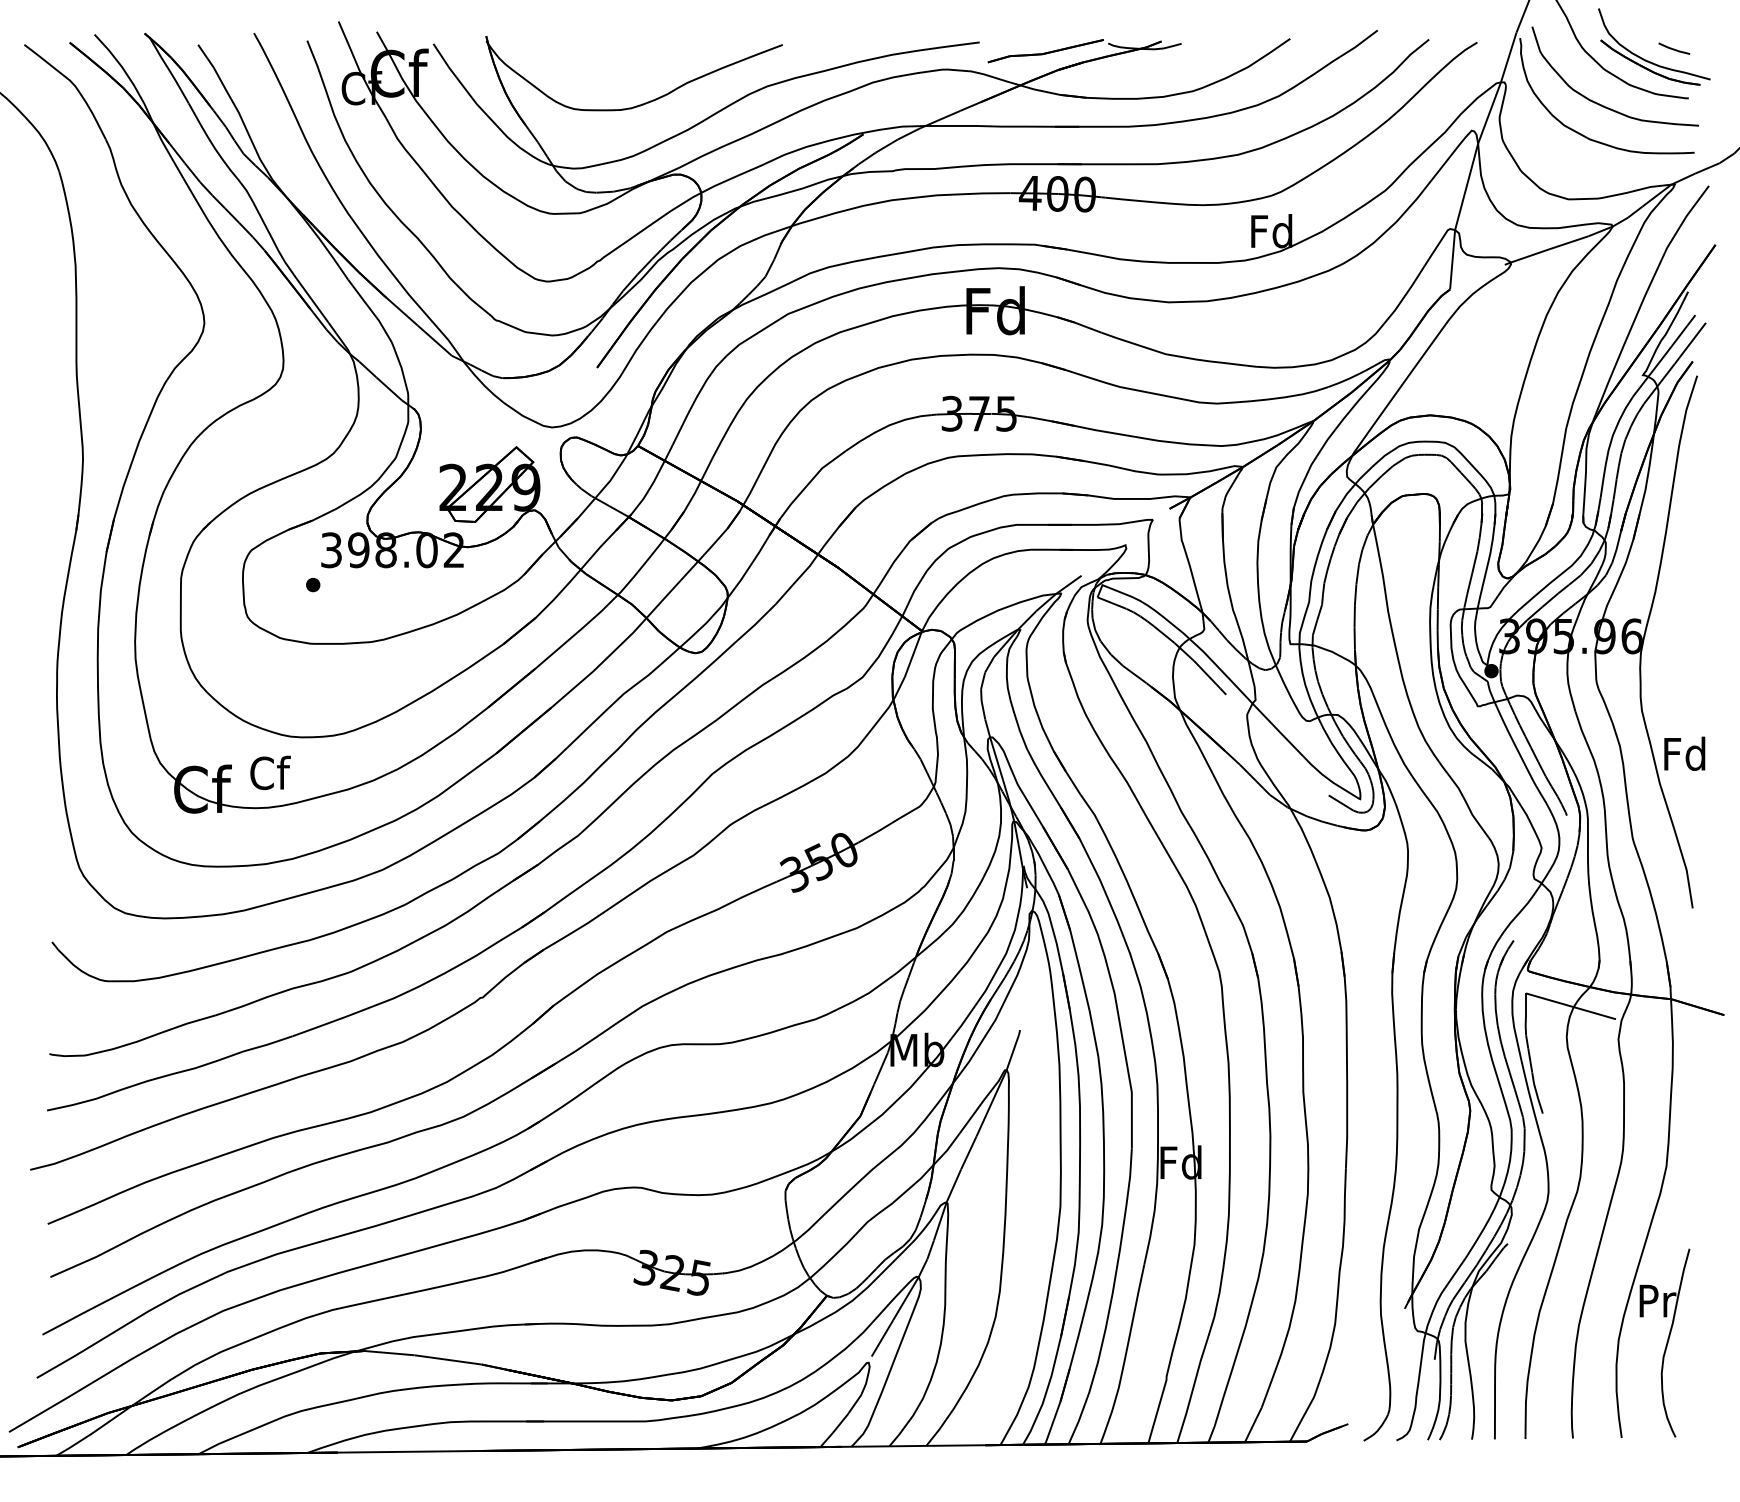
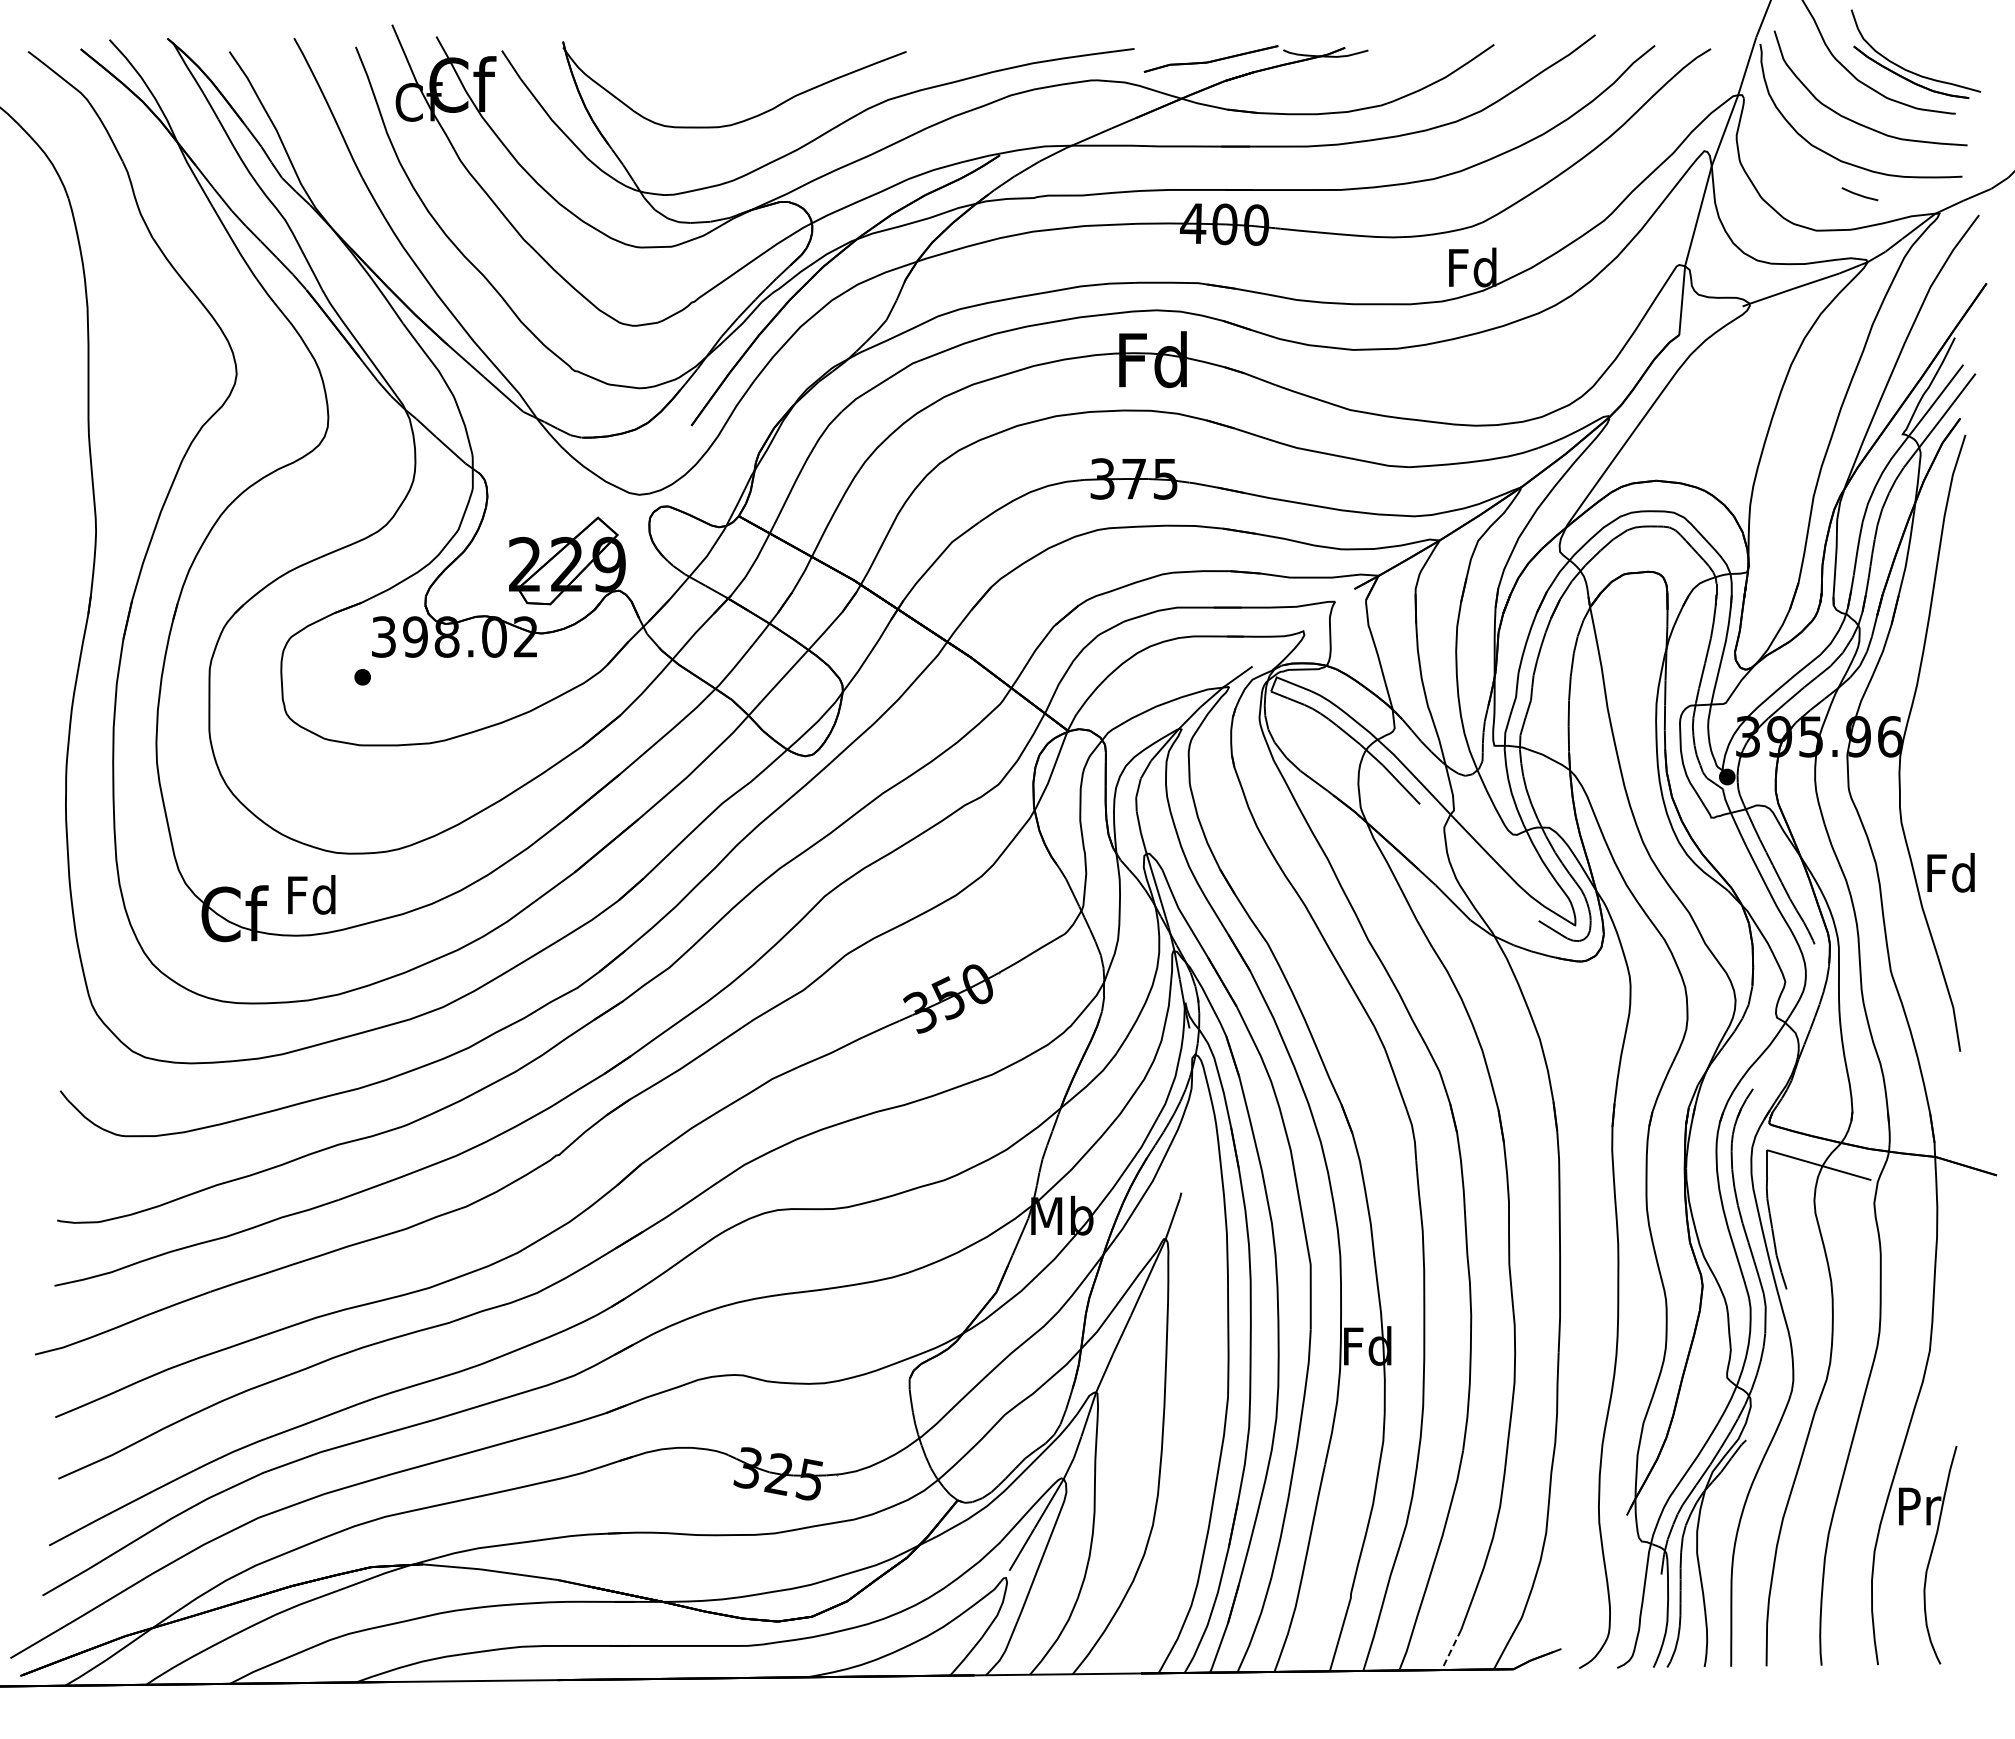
line: (1673, 48) -> (1859, 194), moved
text: (269, 772) -> (312, 894), Cf -> Fd
line: (1252, 1425) -> (1450, 1650), solid -> dashed

